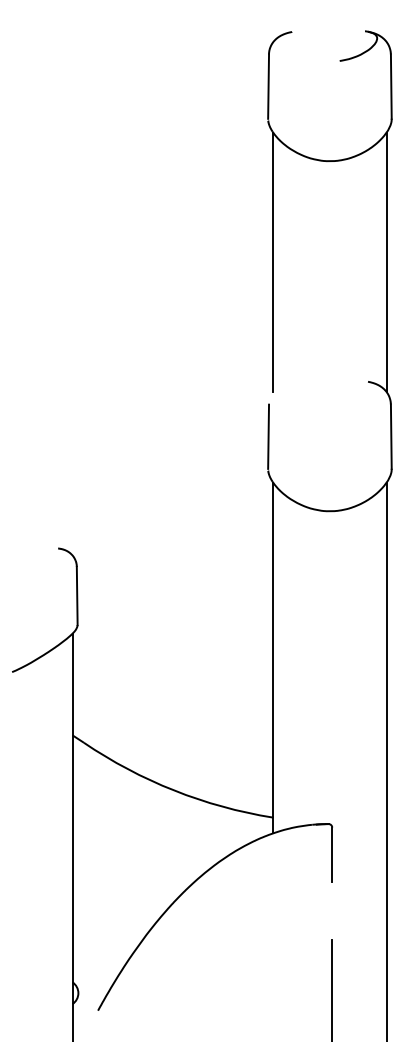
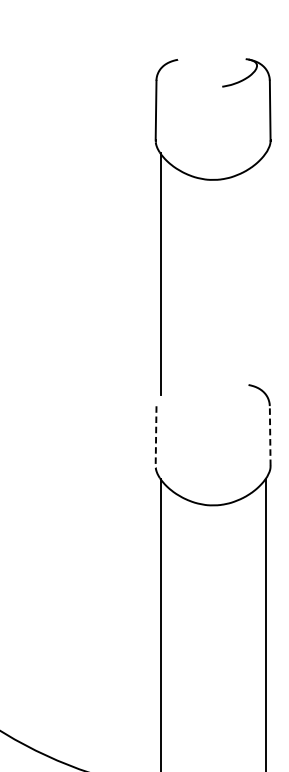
line: (386, 261) -> (265, 273), removed
line: (391, 436) -> (270, 435), solid -> dashed
line: (268, 437) -> (156, 436), solid -> dashed

